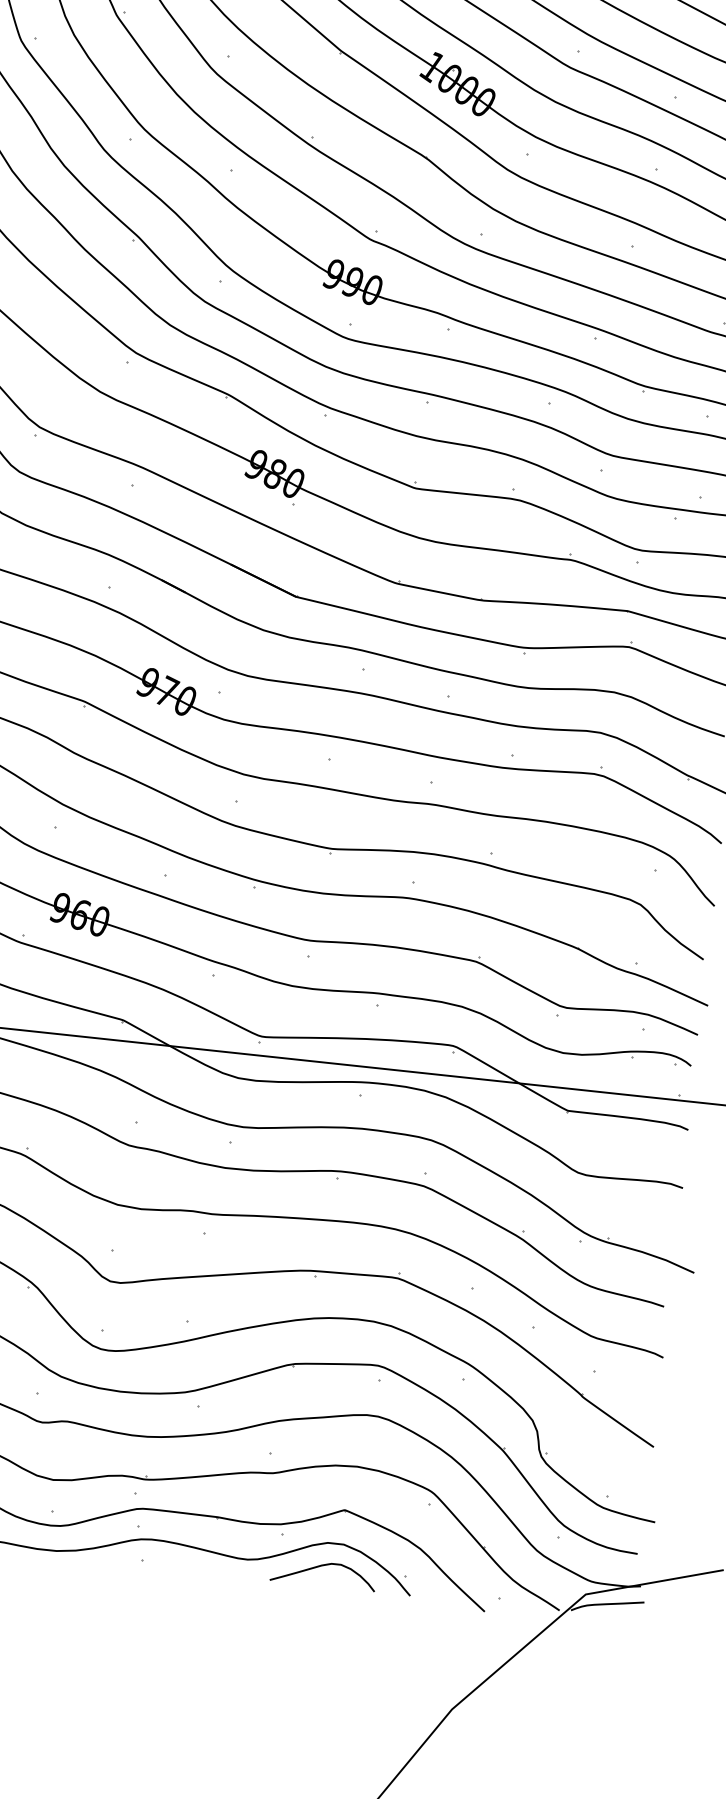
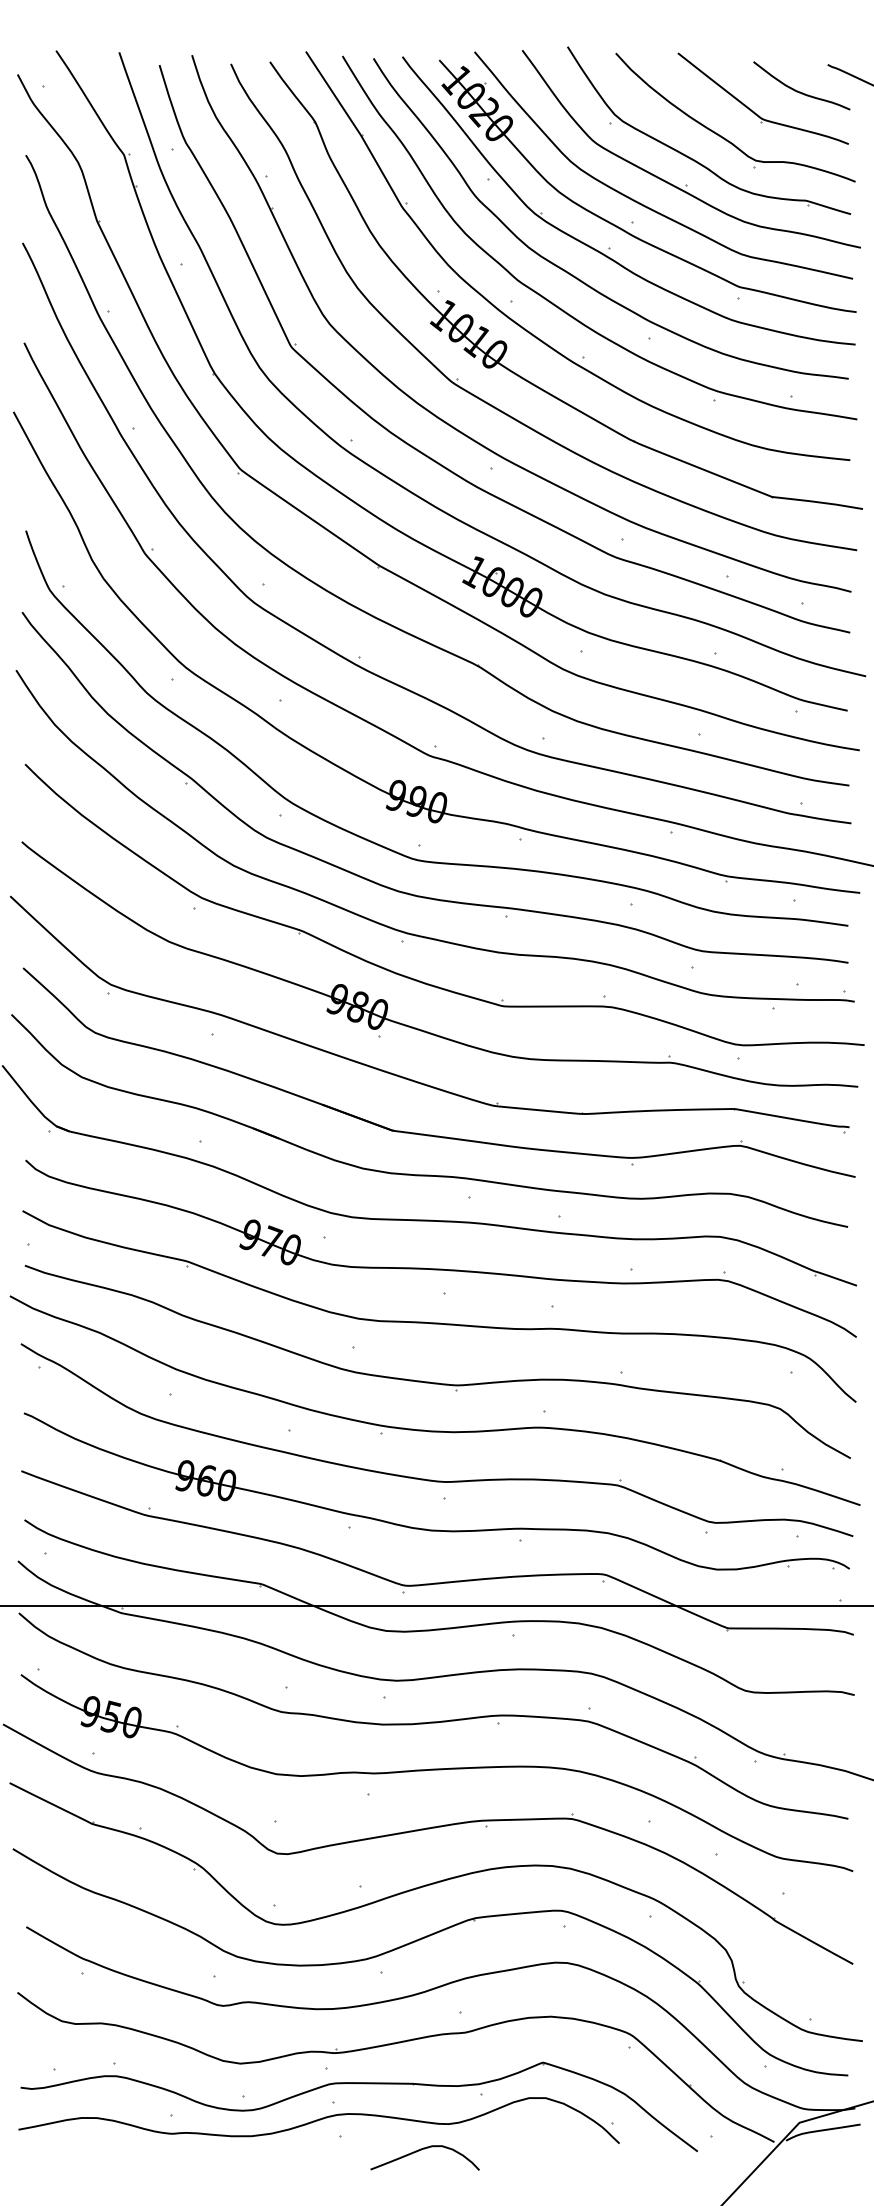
curve: (320, 1566) -> (421, 2150), moved

